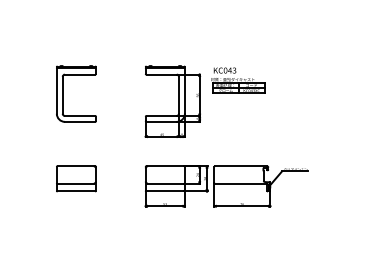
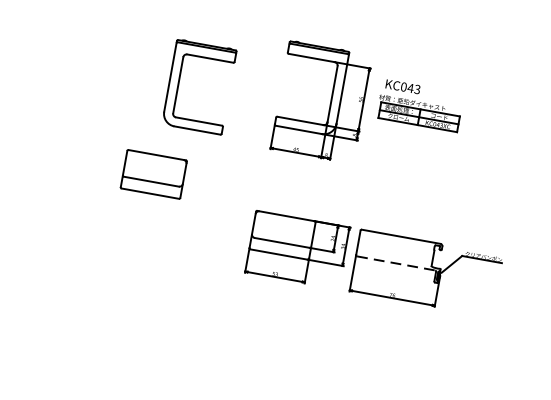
part: (63, 93) -> (179, 82), moved
part: (172, 101) -> (320, 101), moved
part: (76, 178) -> (154, 173), moved
line: (240, 183) -> (395, 262), solid -> dashed

